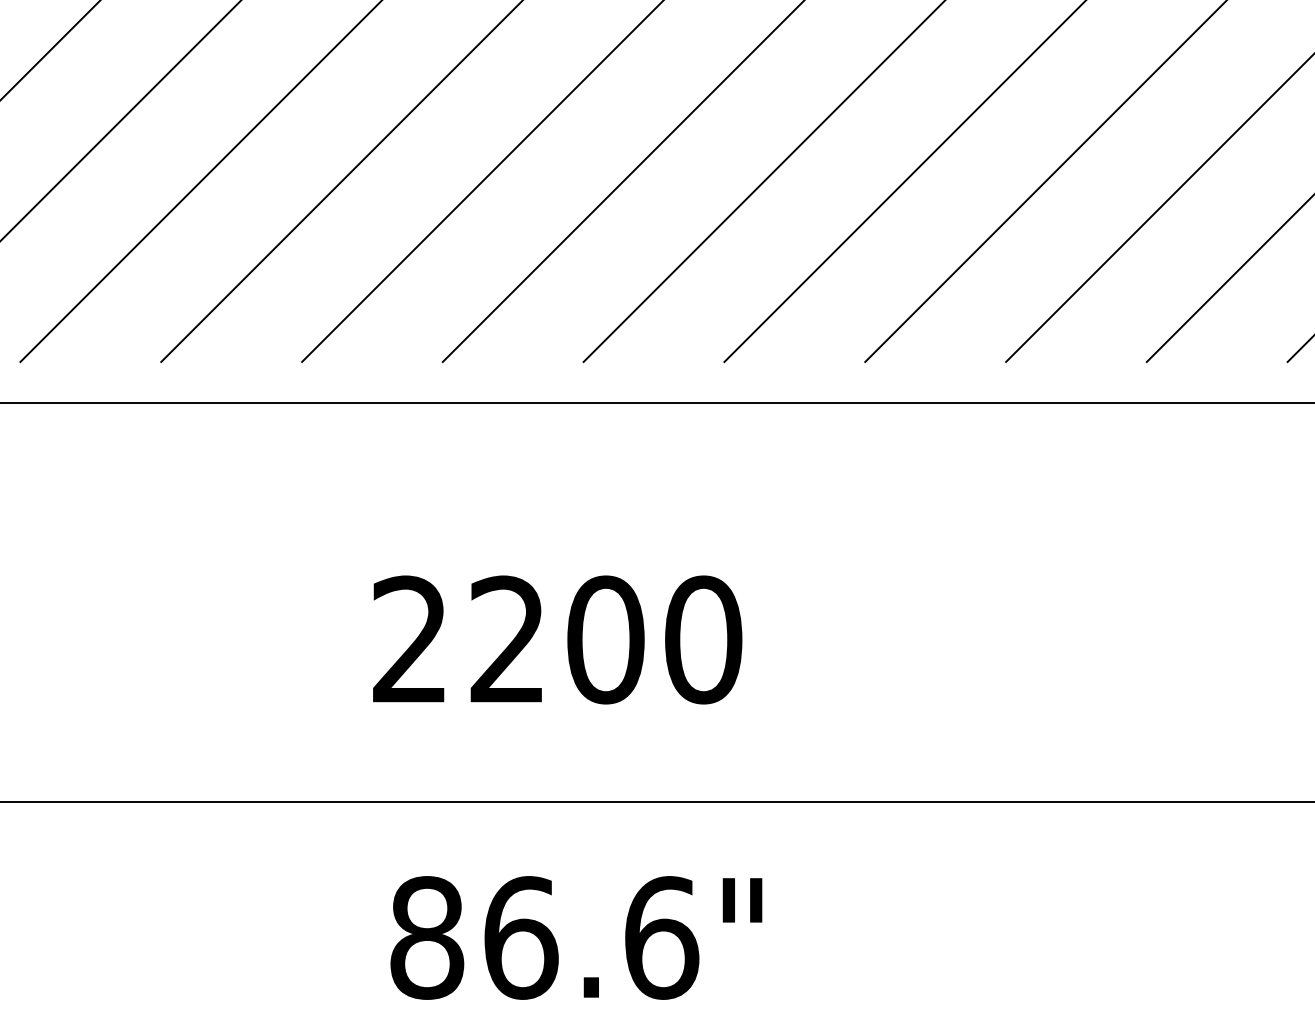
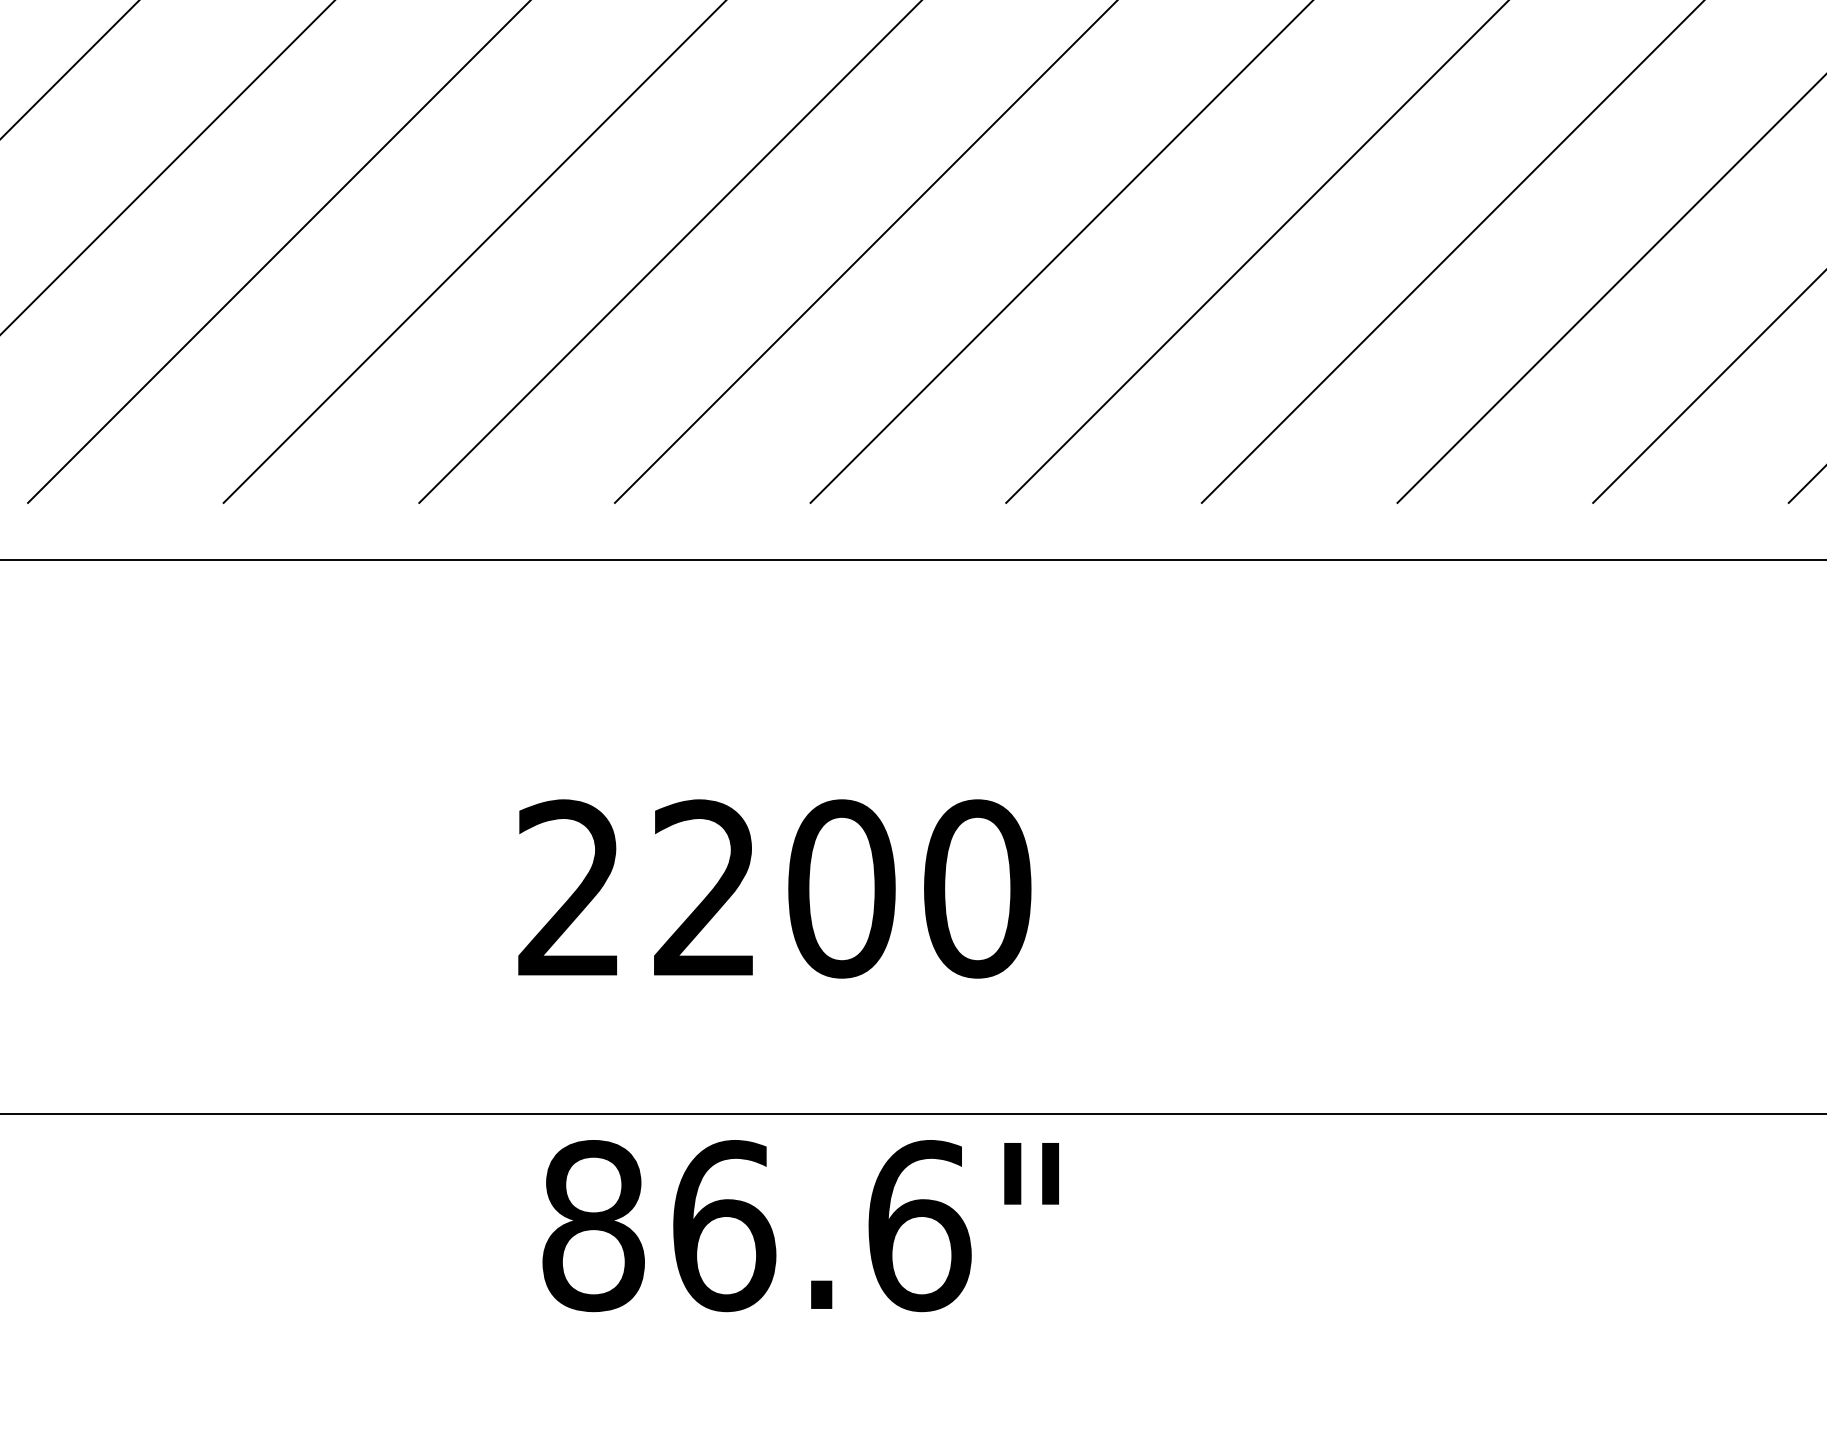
text: (576, 938) -> (800, 1226), moved

